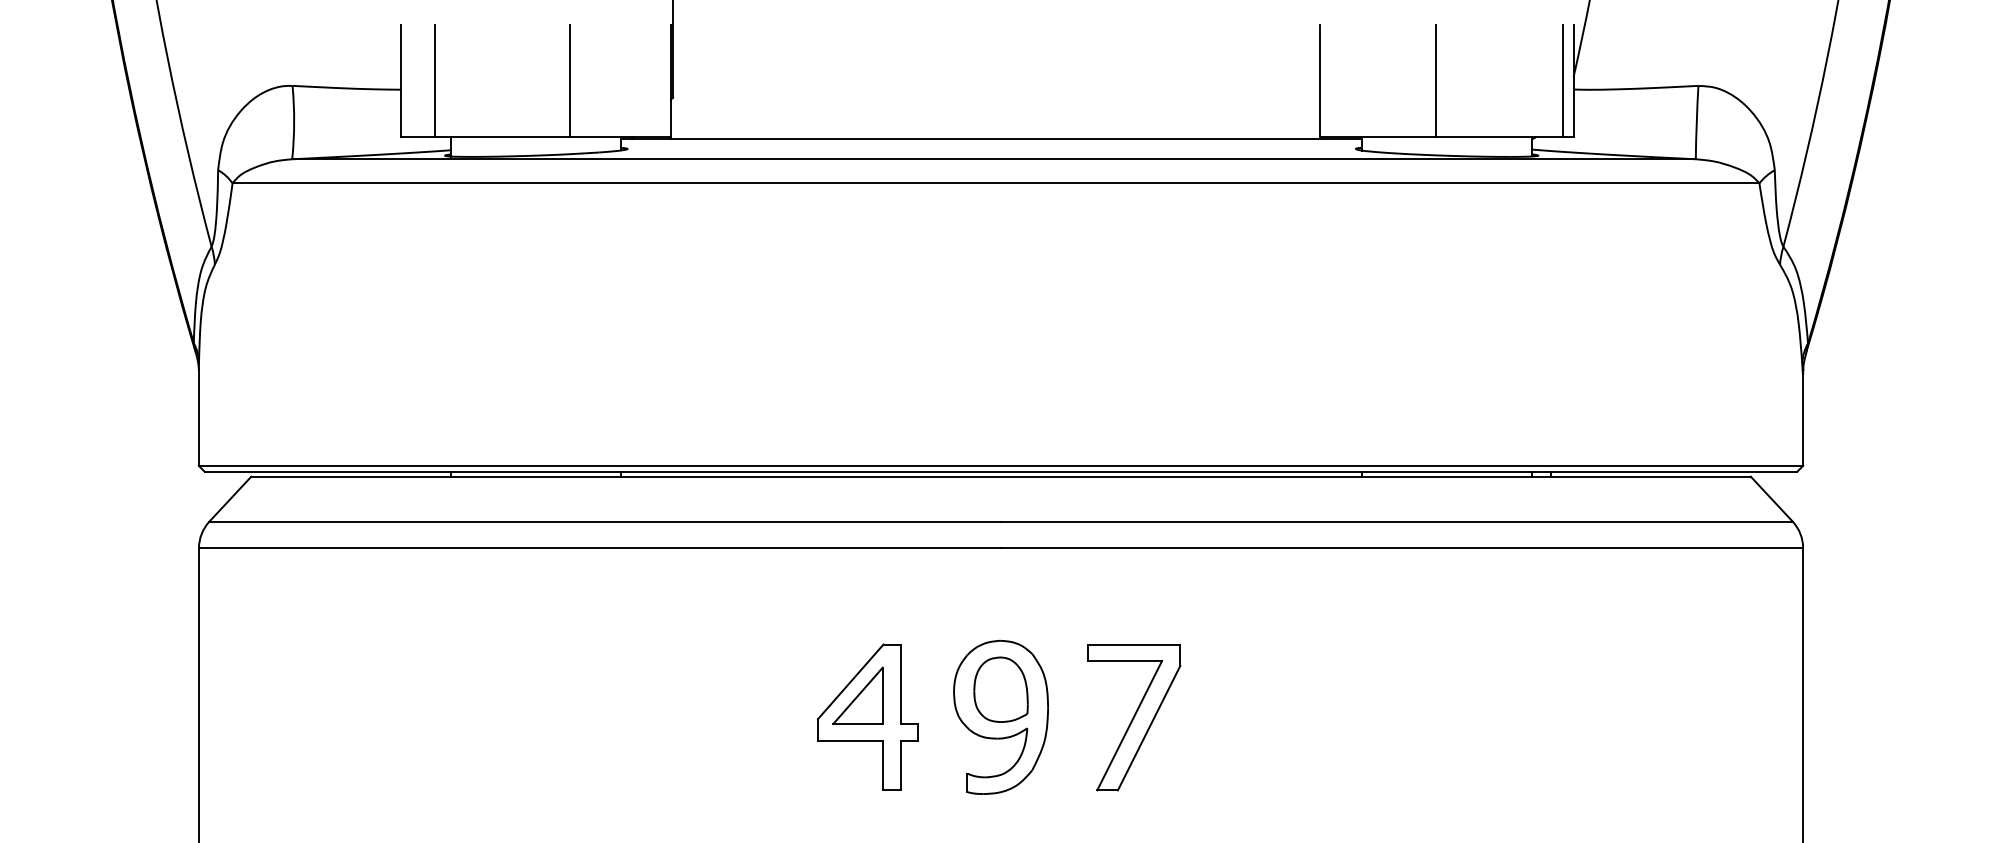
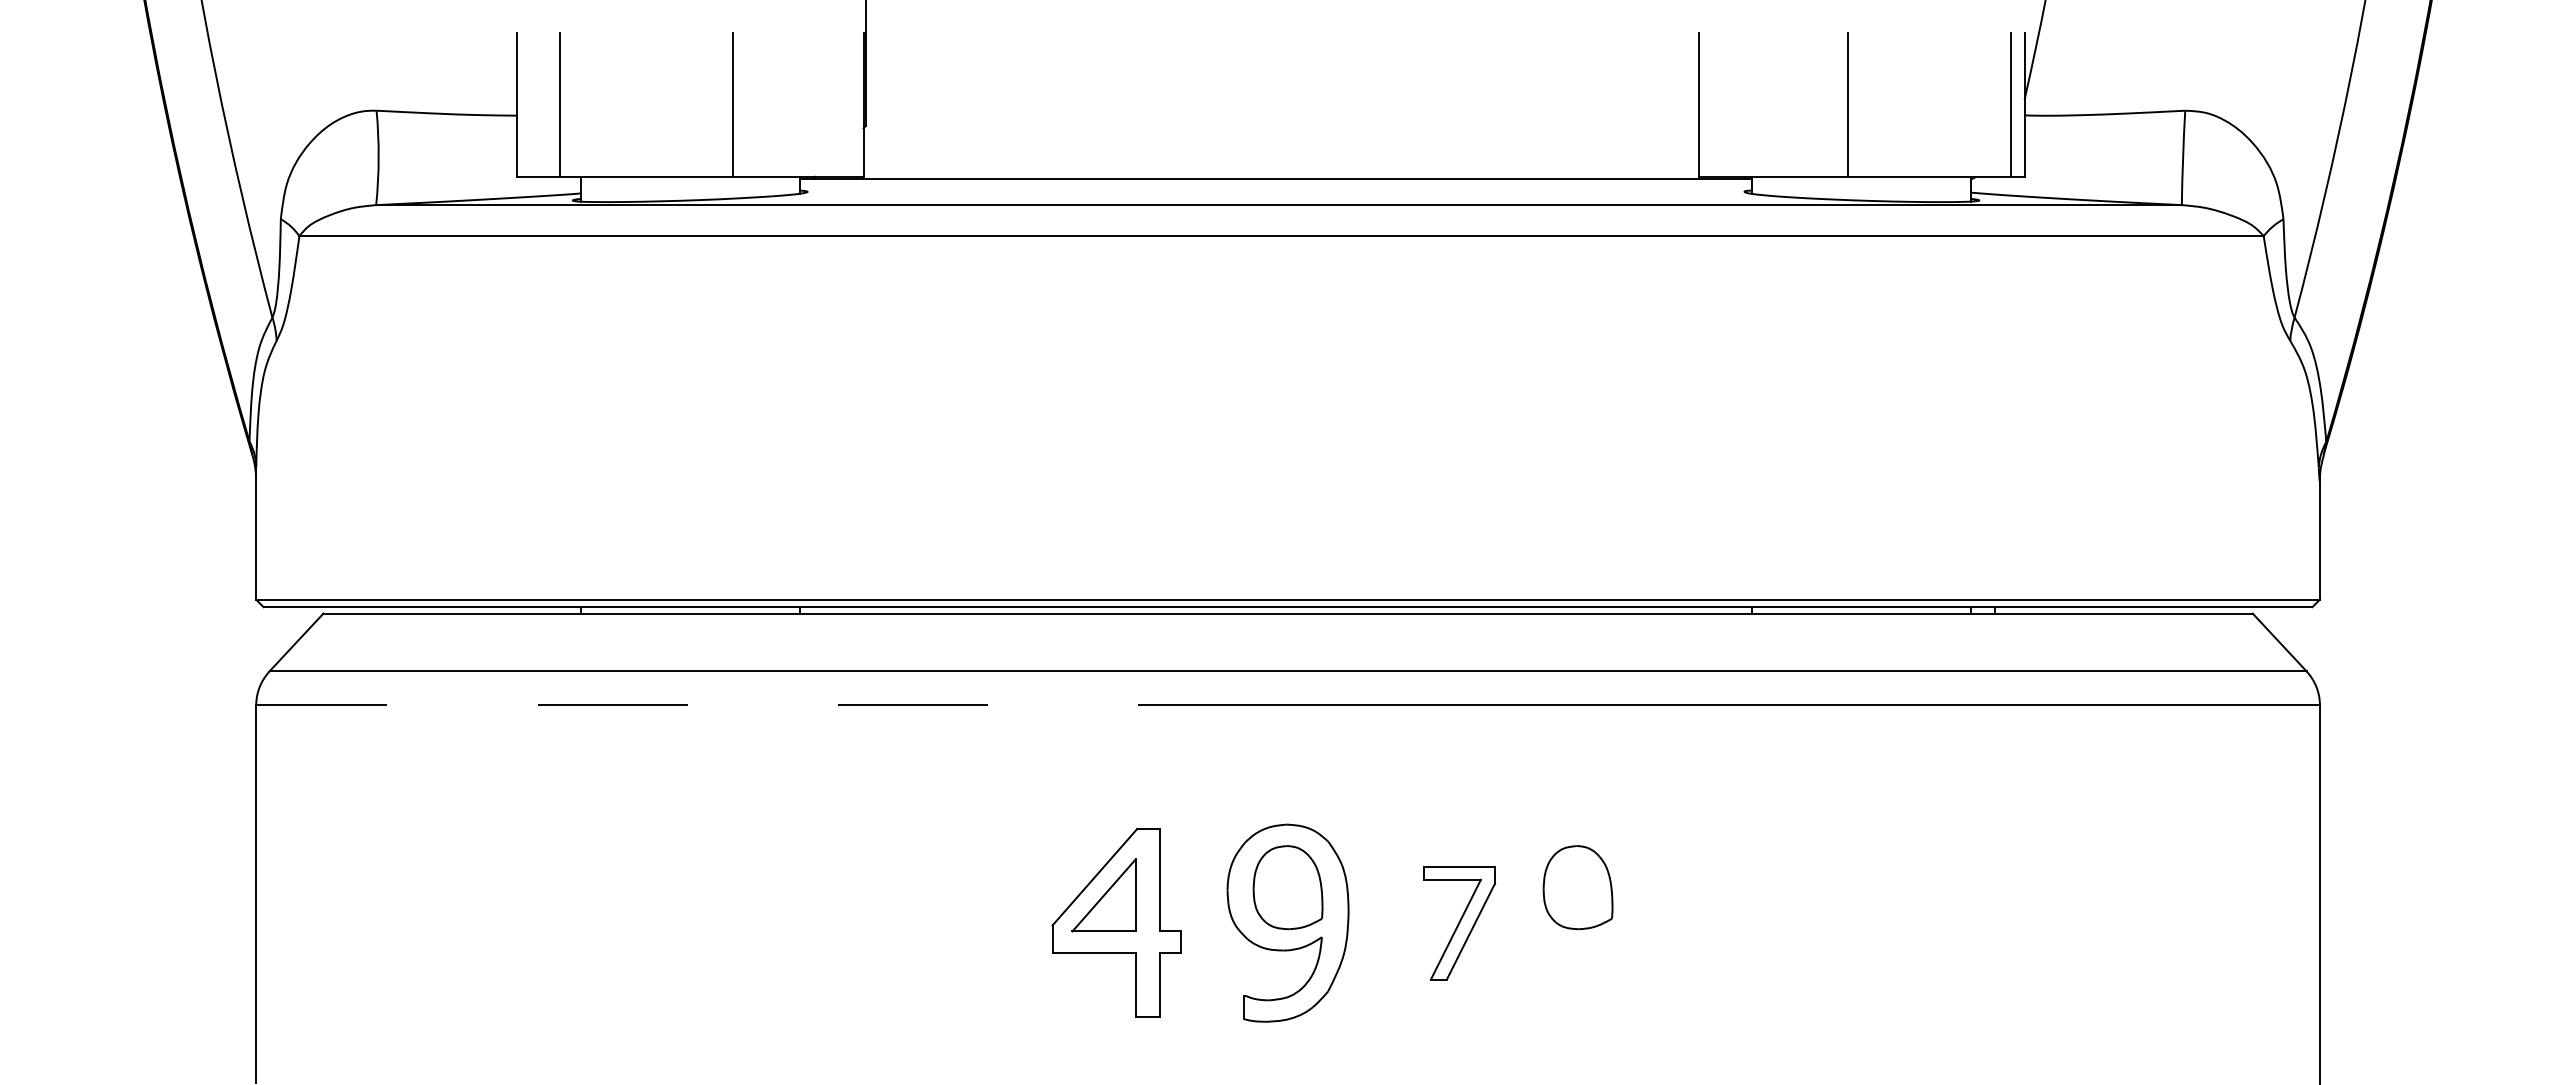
line: (600, 548) -> (772, 705), solid -> dashed
part: (1226, 689) -> (1577, 887), added
part: (1134, 717) -> (1459, 923), size x0.6

